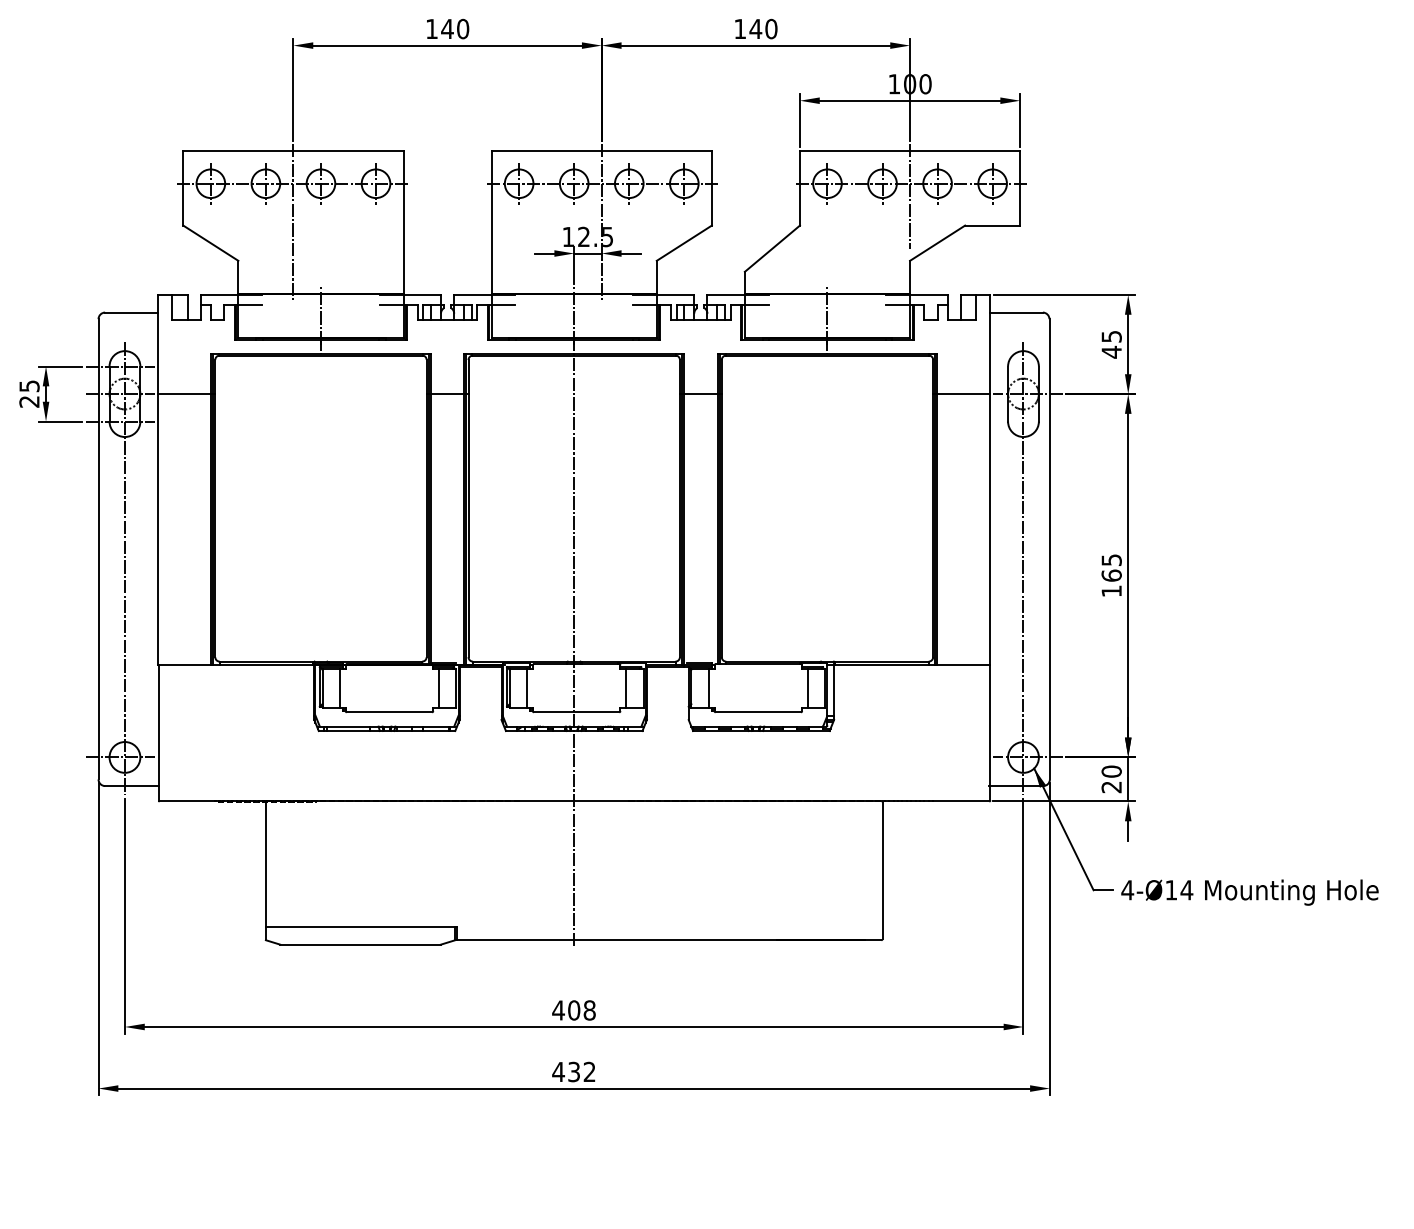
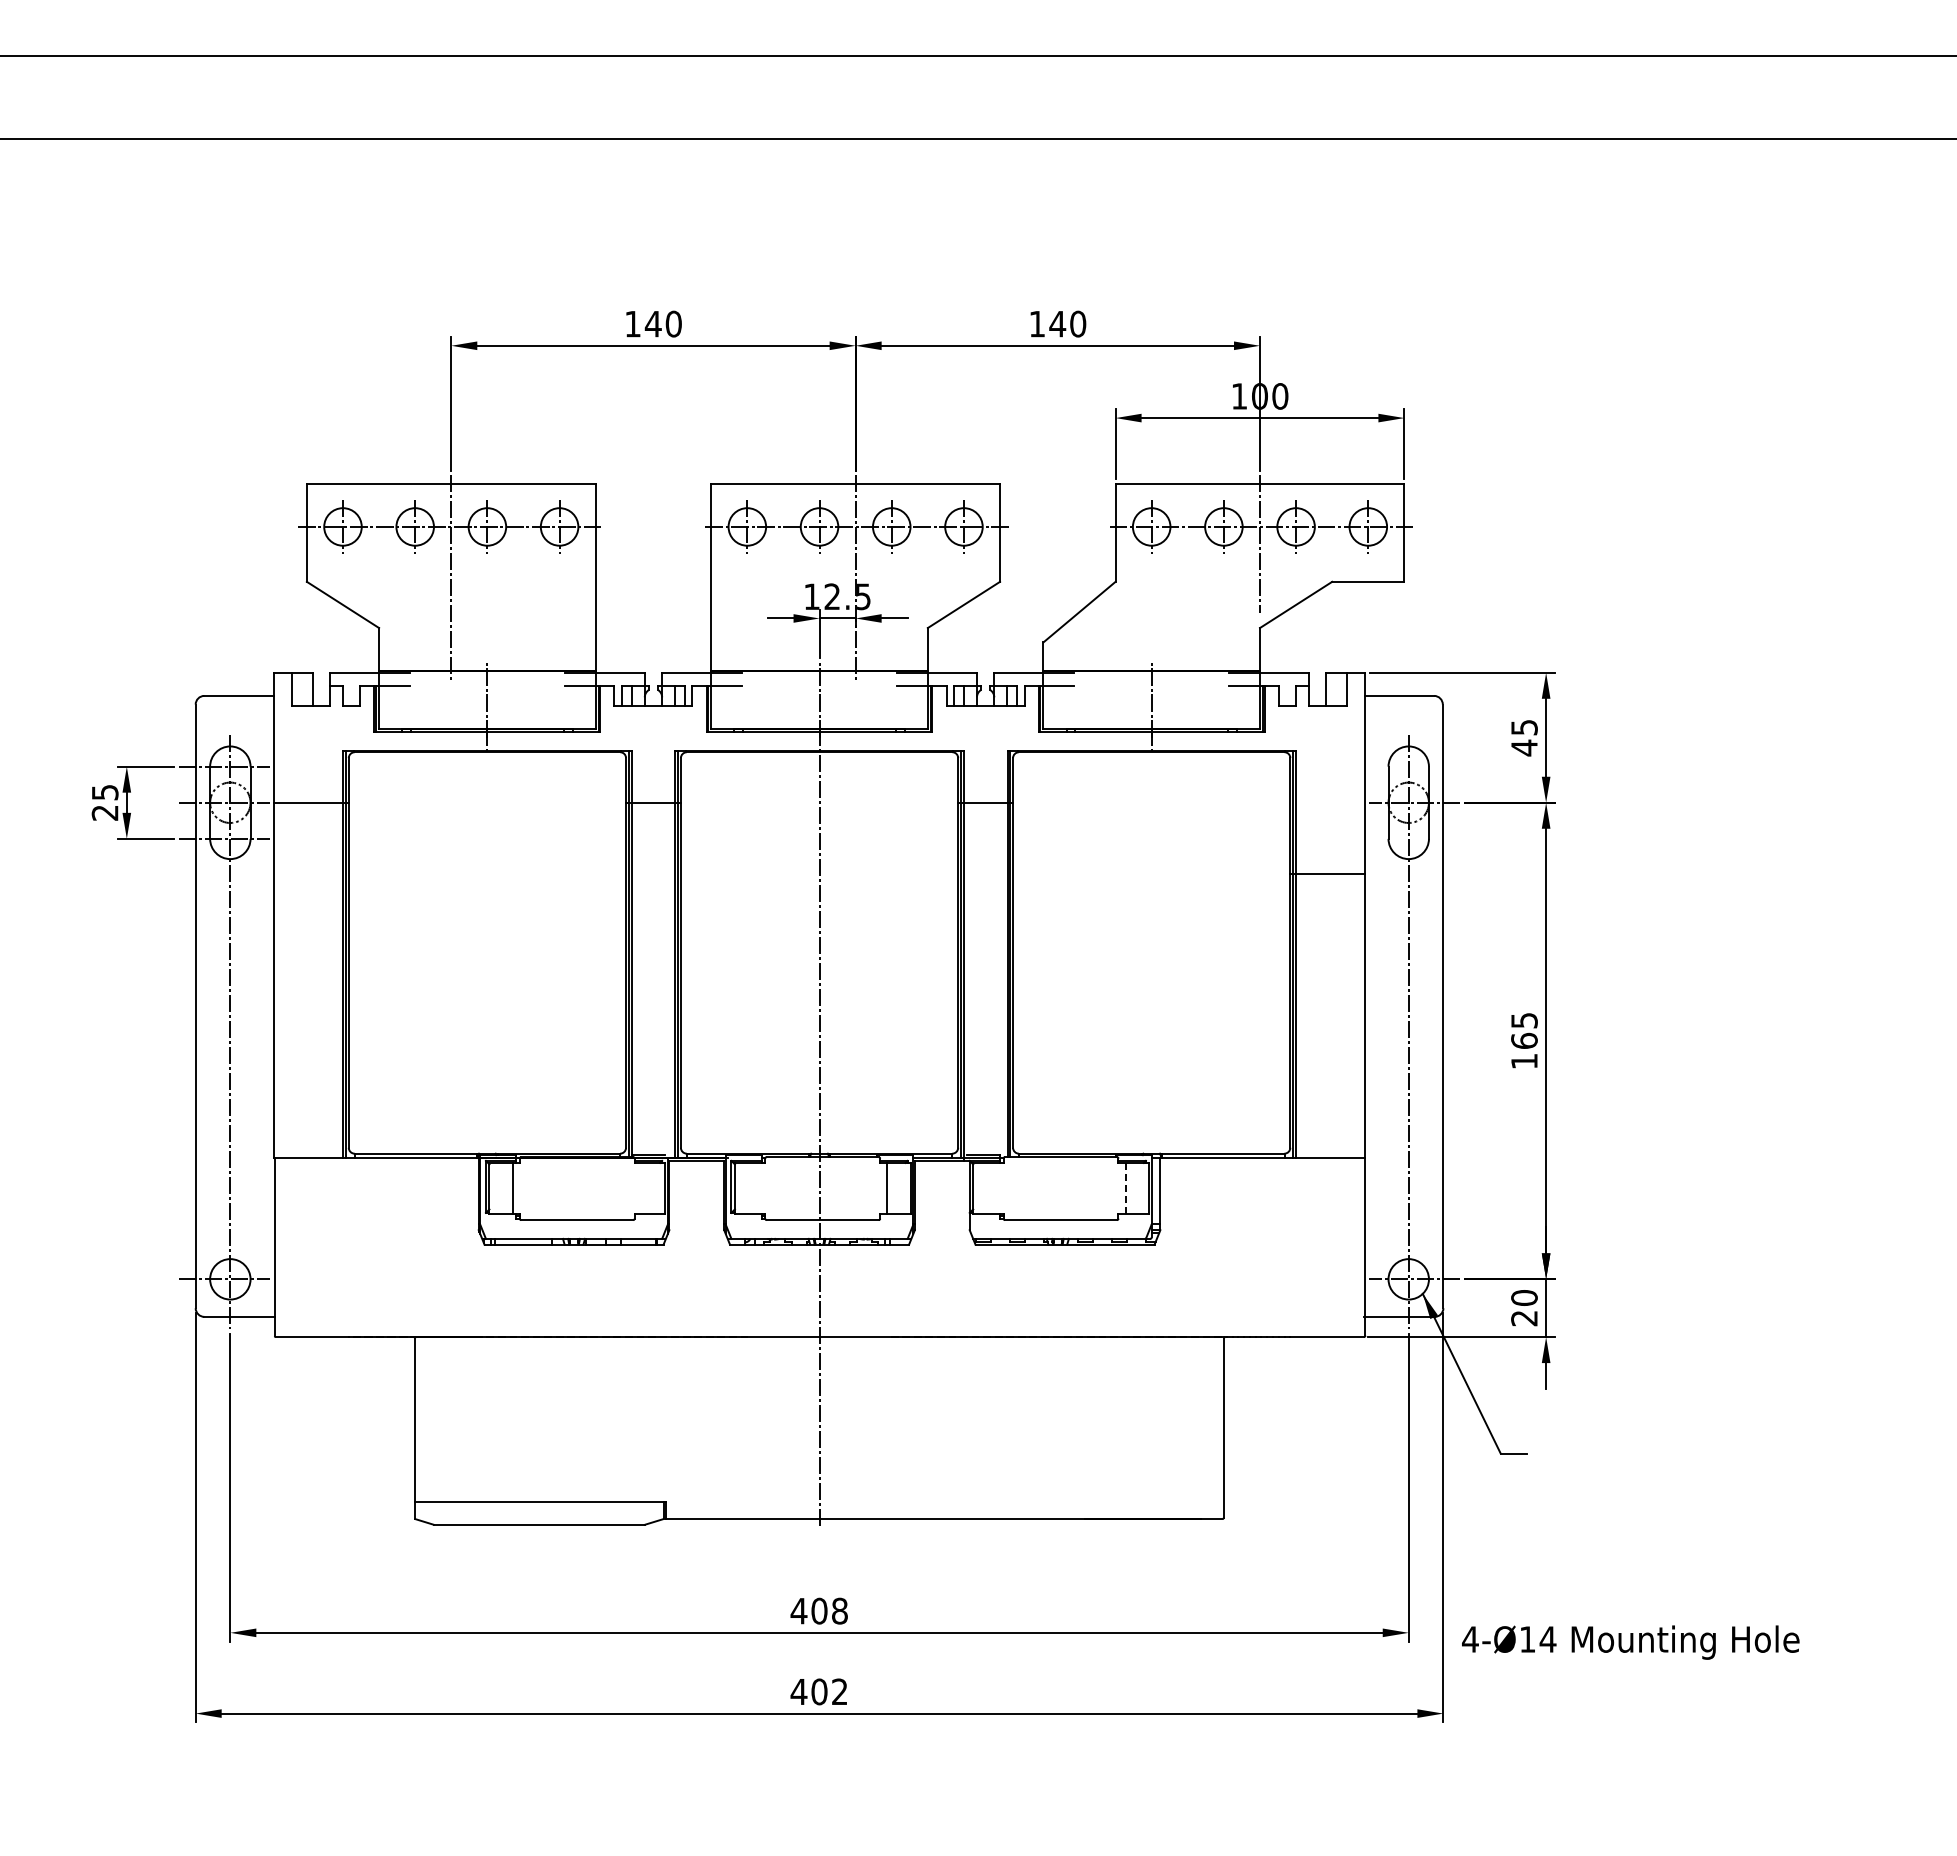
line: (961, 393) -> (1327, 873), moved
line: (438, 688) -> (641, 1188), removed
line: (527, 688) -> (758, 1188), removed
line: (709, 688) -> (996, 1188), removed
line: (807, 688) -> (1125, 1188), solid -> dashed
text: (1249, 892) -> (1630, 1642), moved
text: (574, 1071) -> (819, 1691), 432 -> 402

